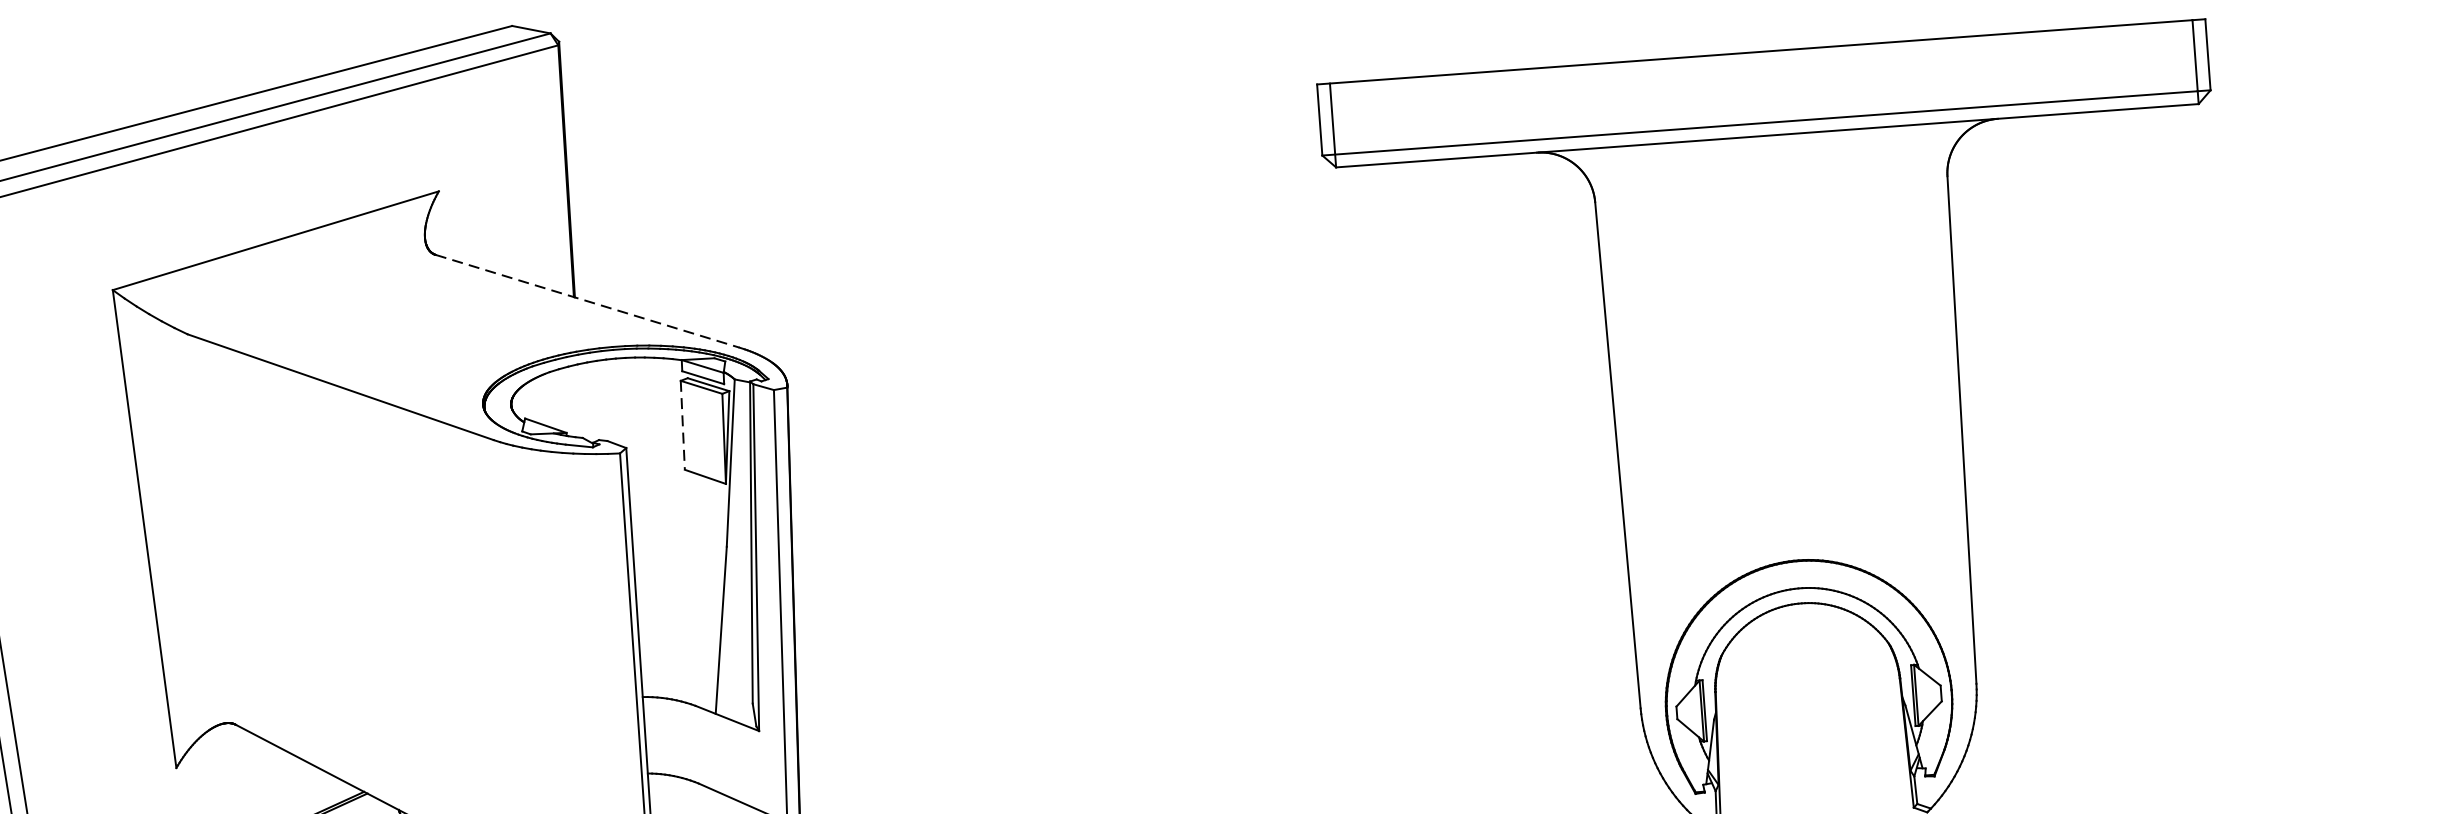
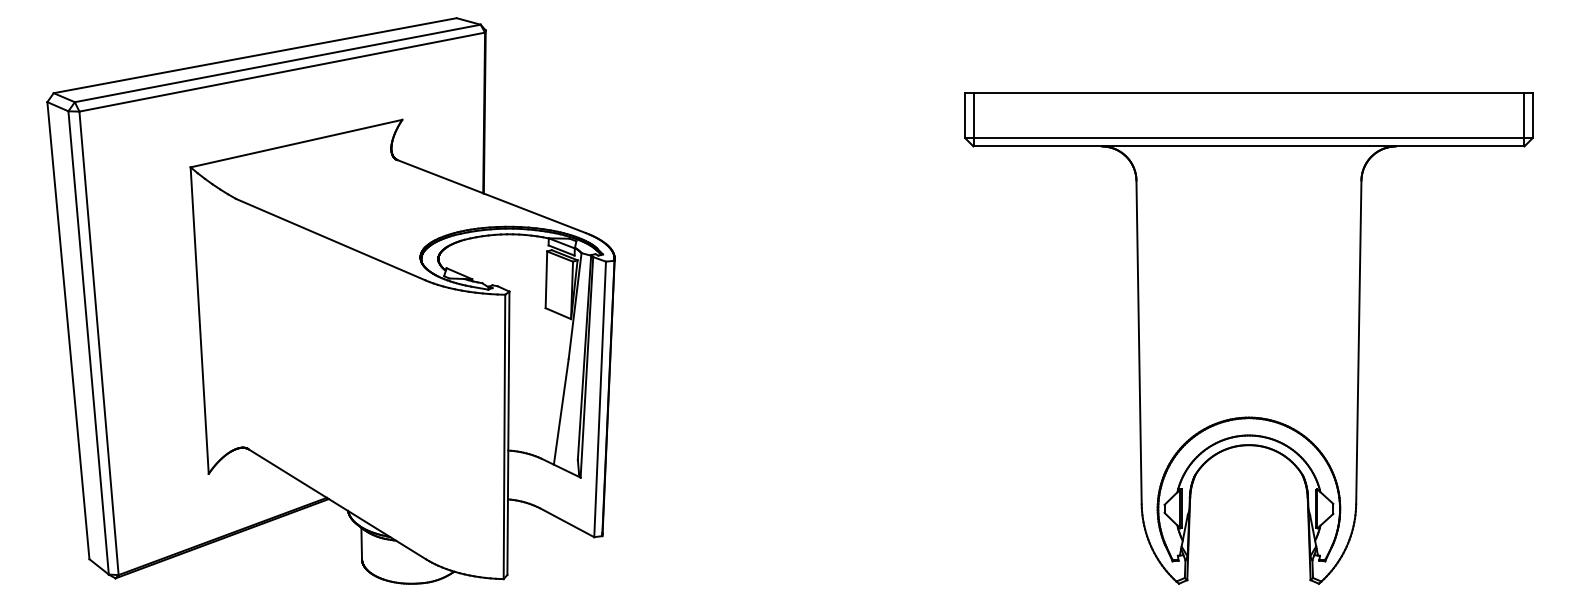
line: (588, 301) -> (492, 196), dashed -> solid
line: (682, 426) -> (546, 280), dashed -> solid

